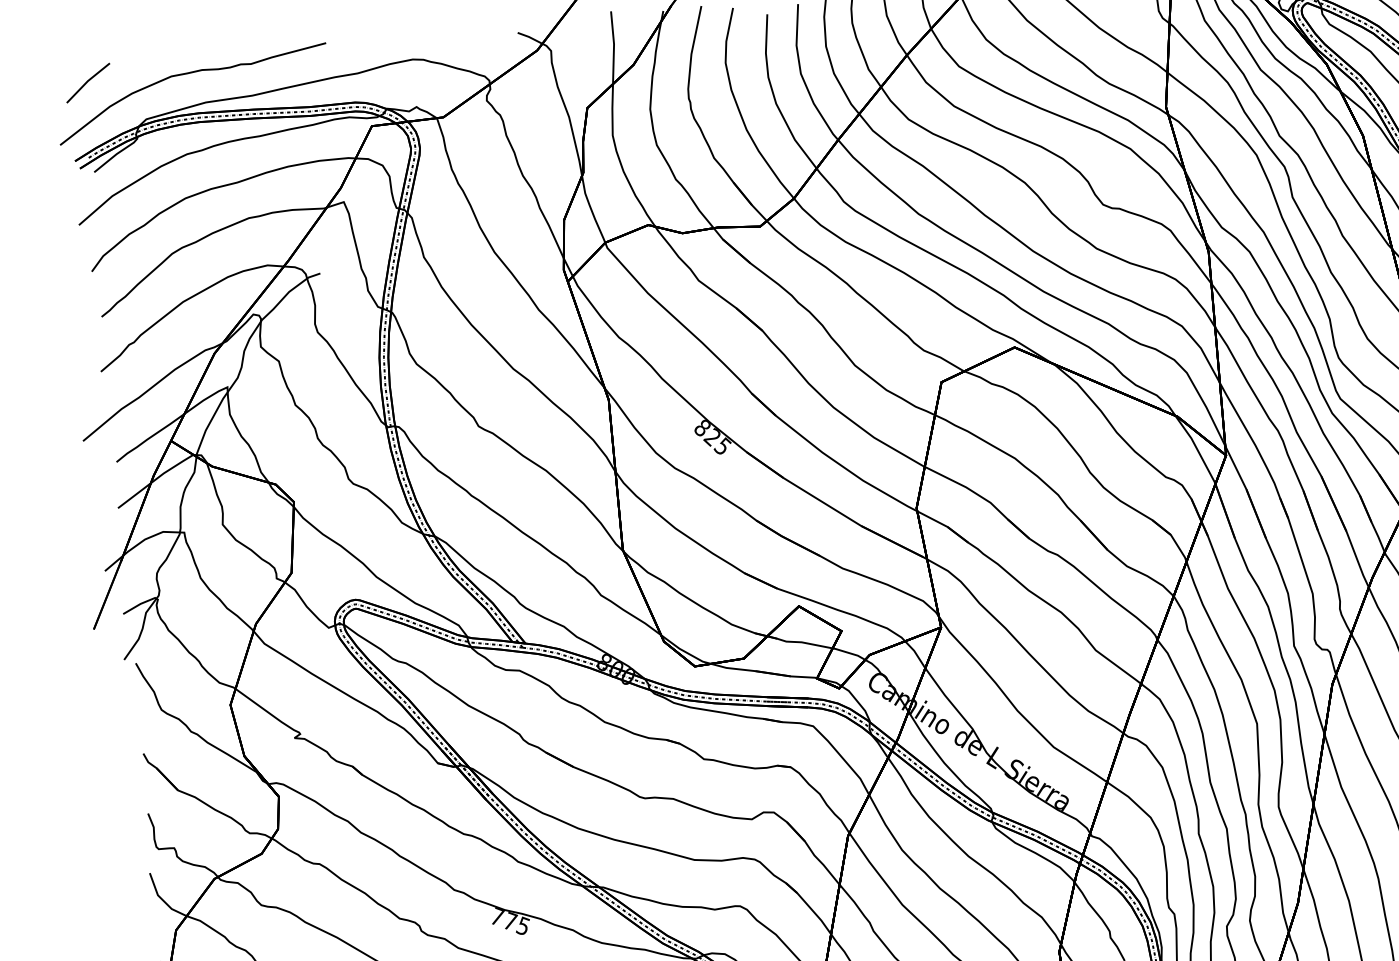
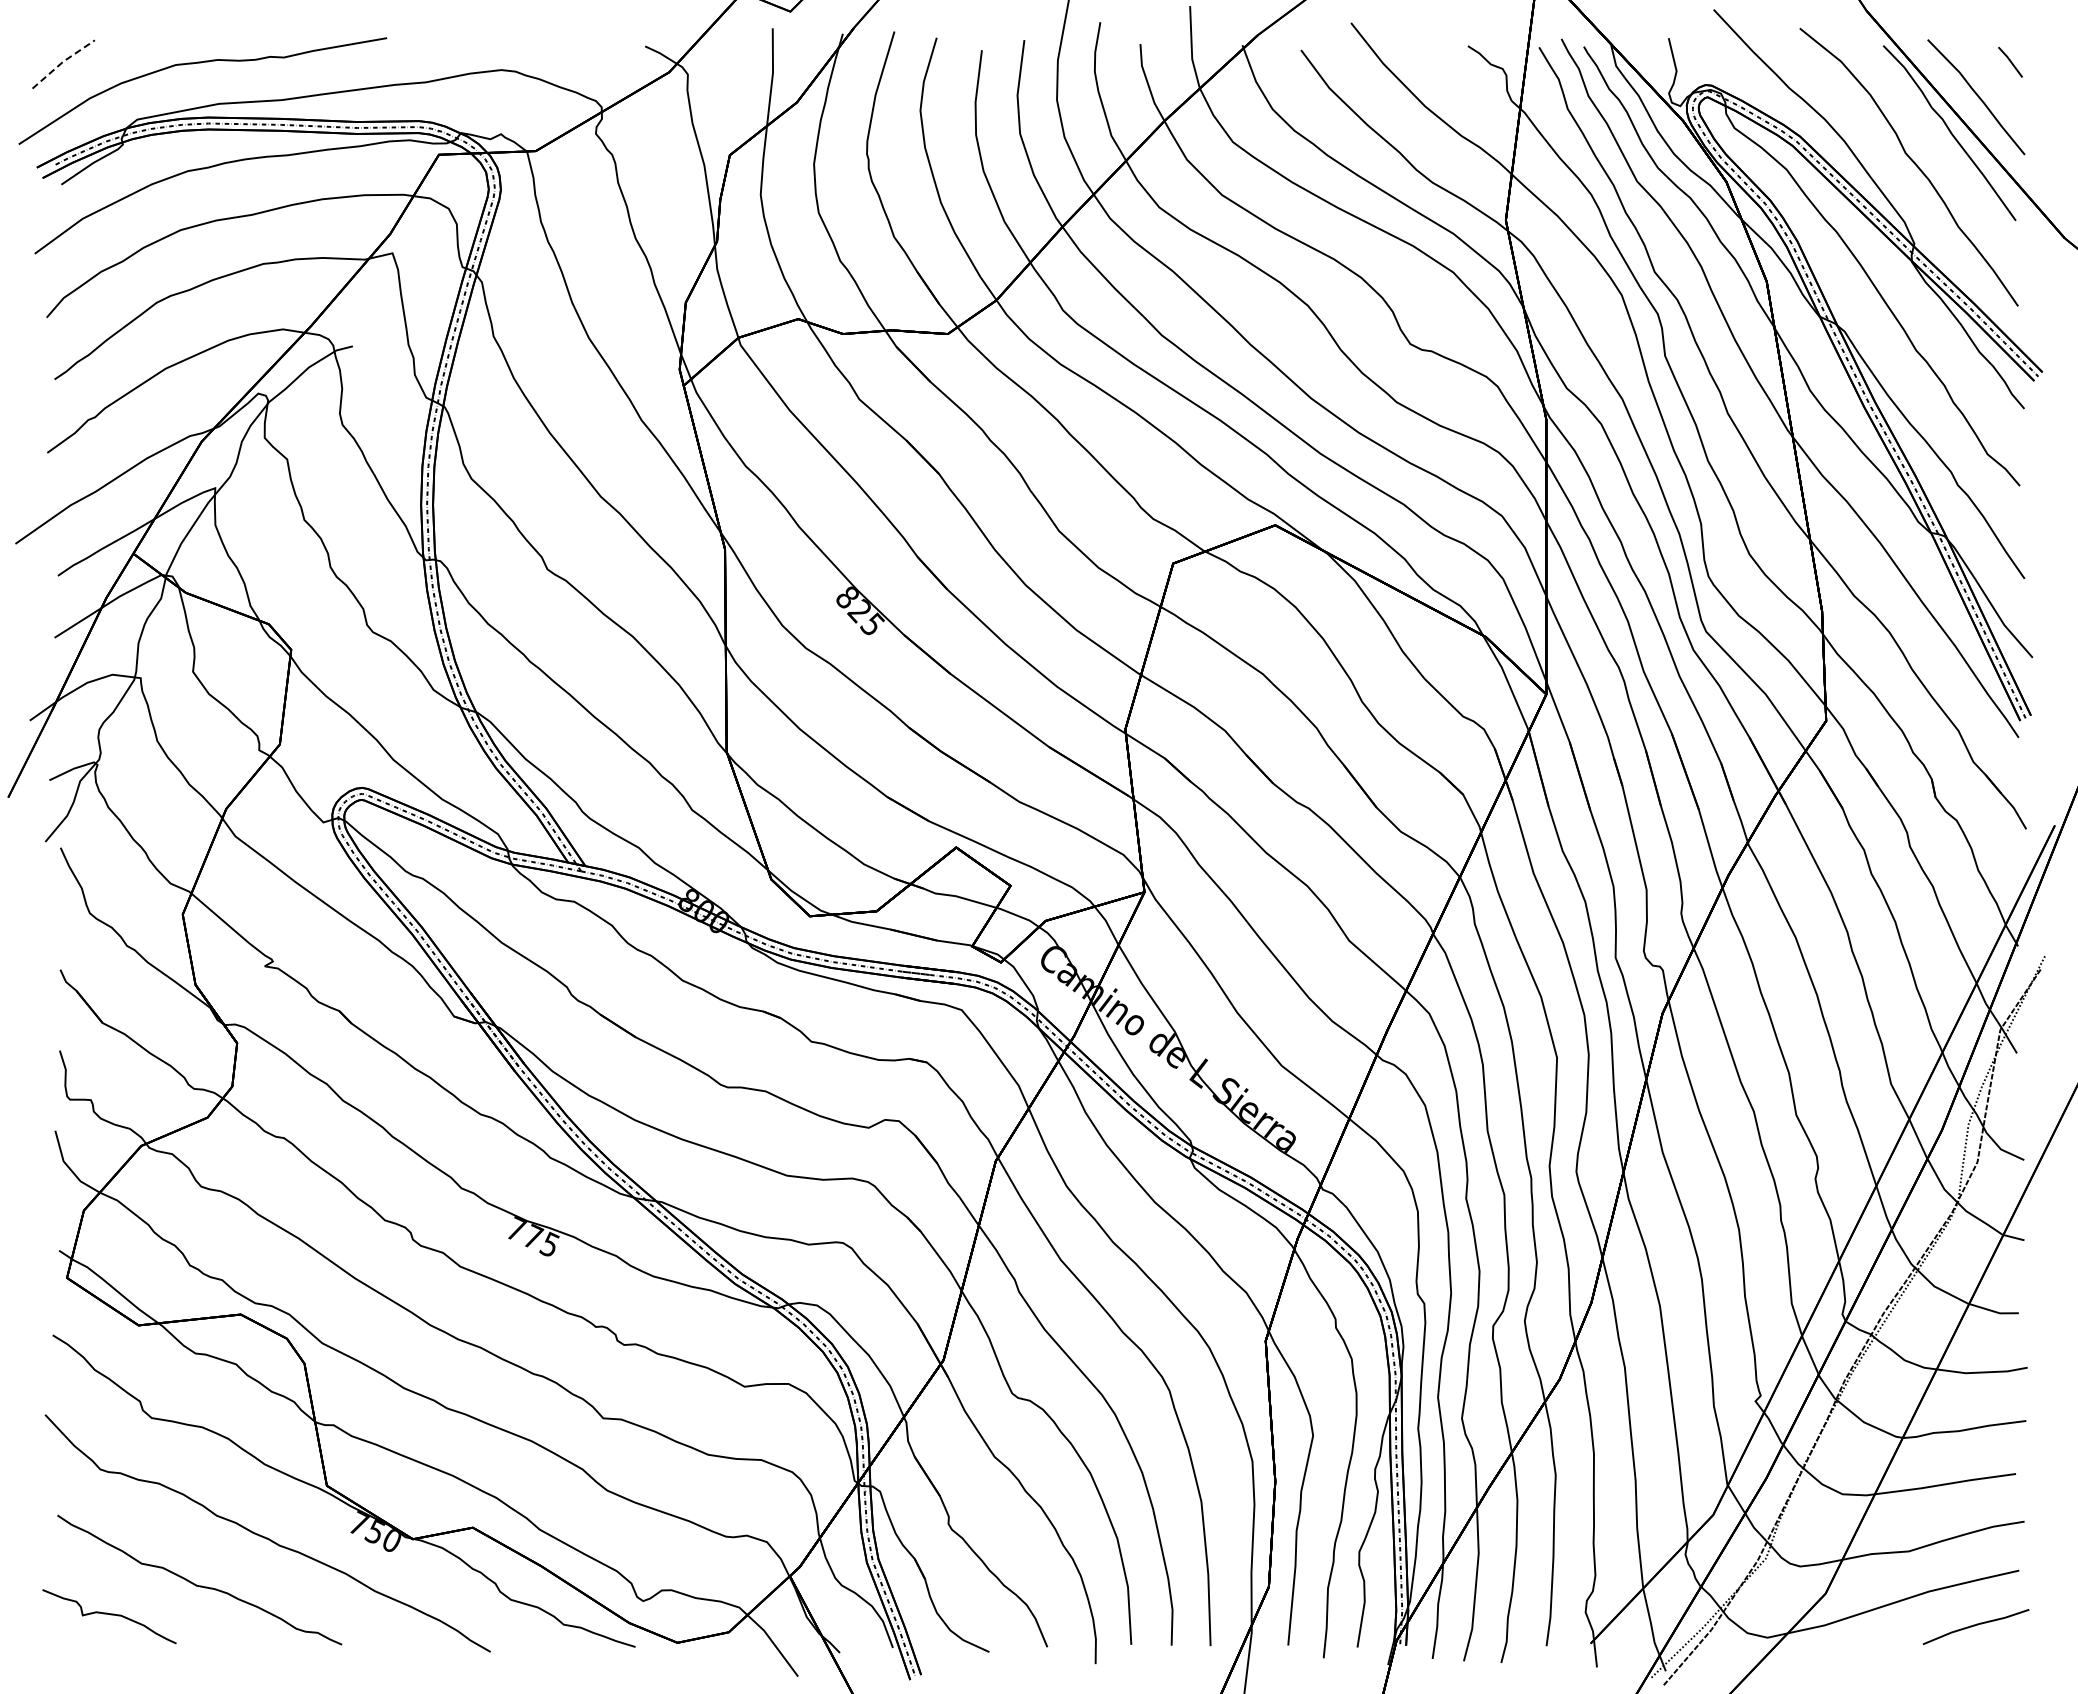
line: (87, 81) -> (62, 62), solid -> dashed

